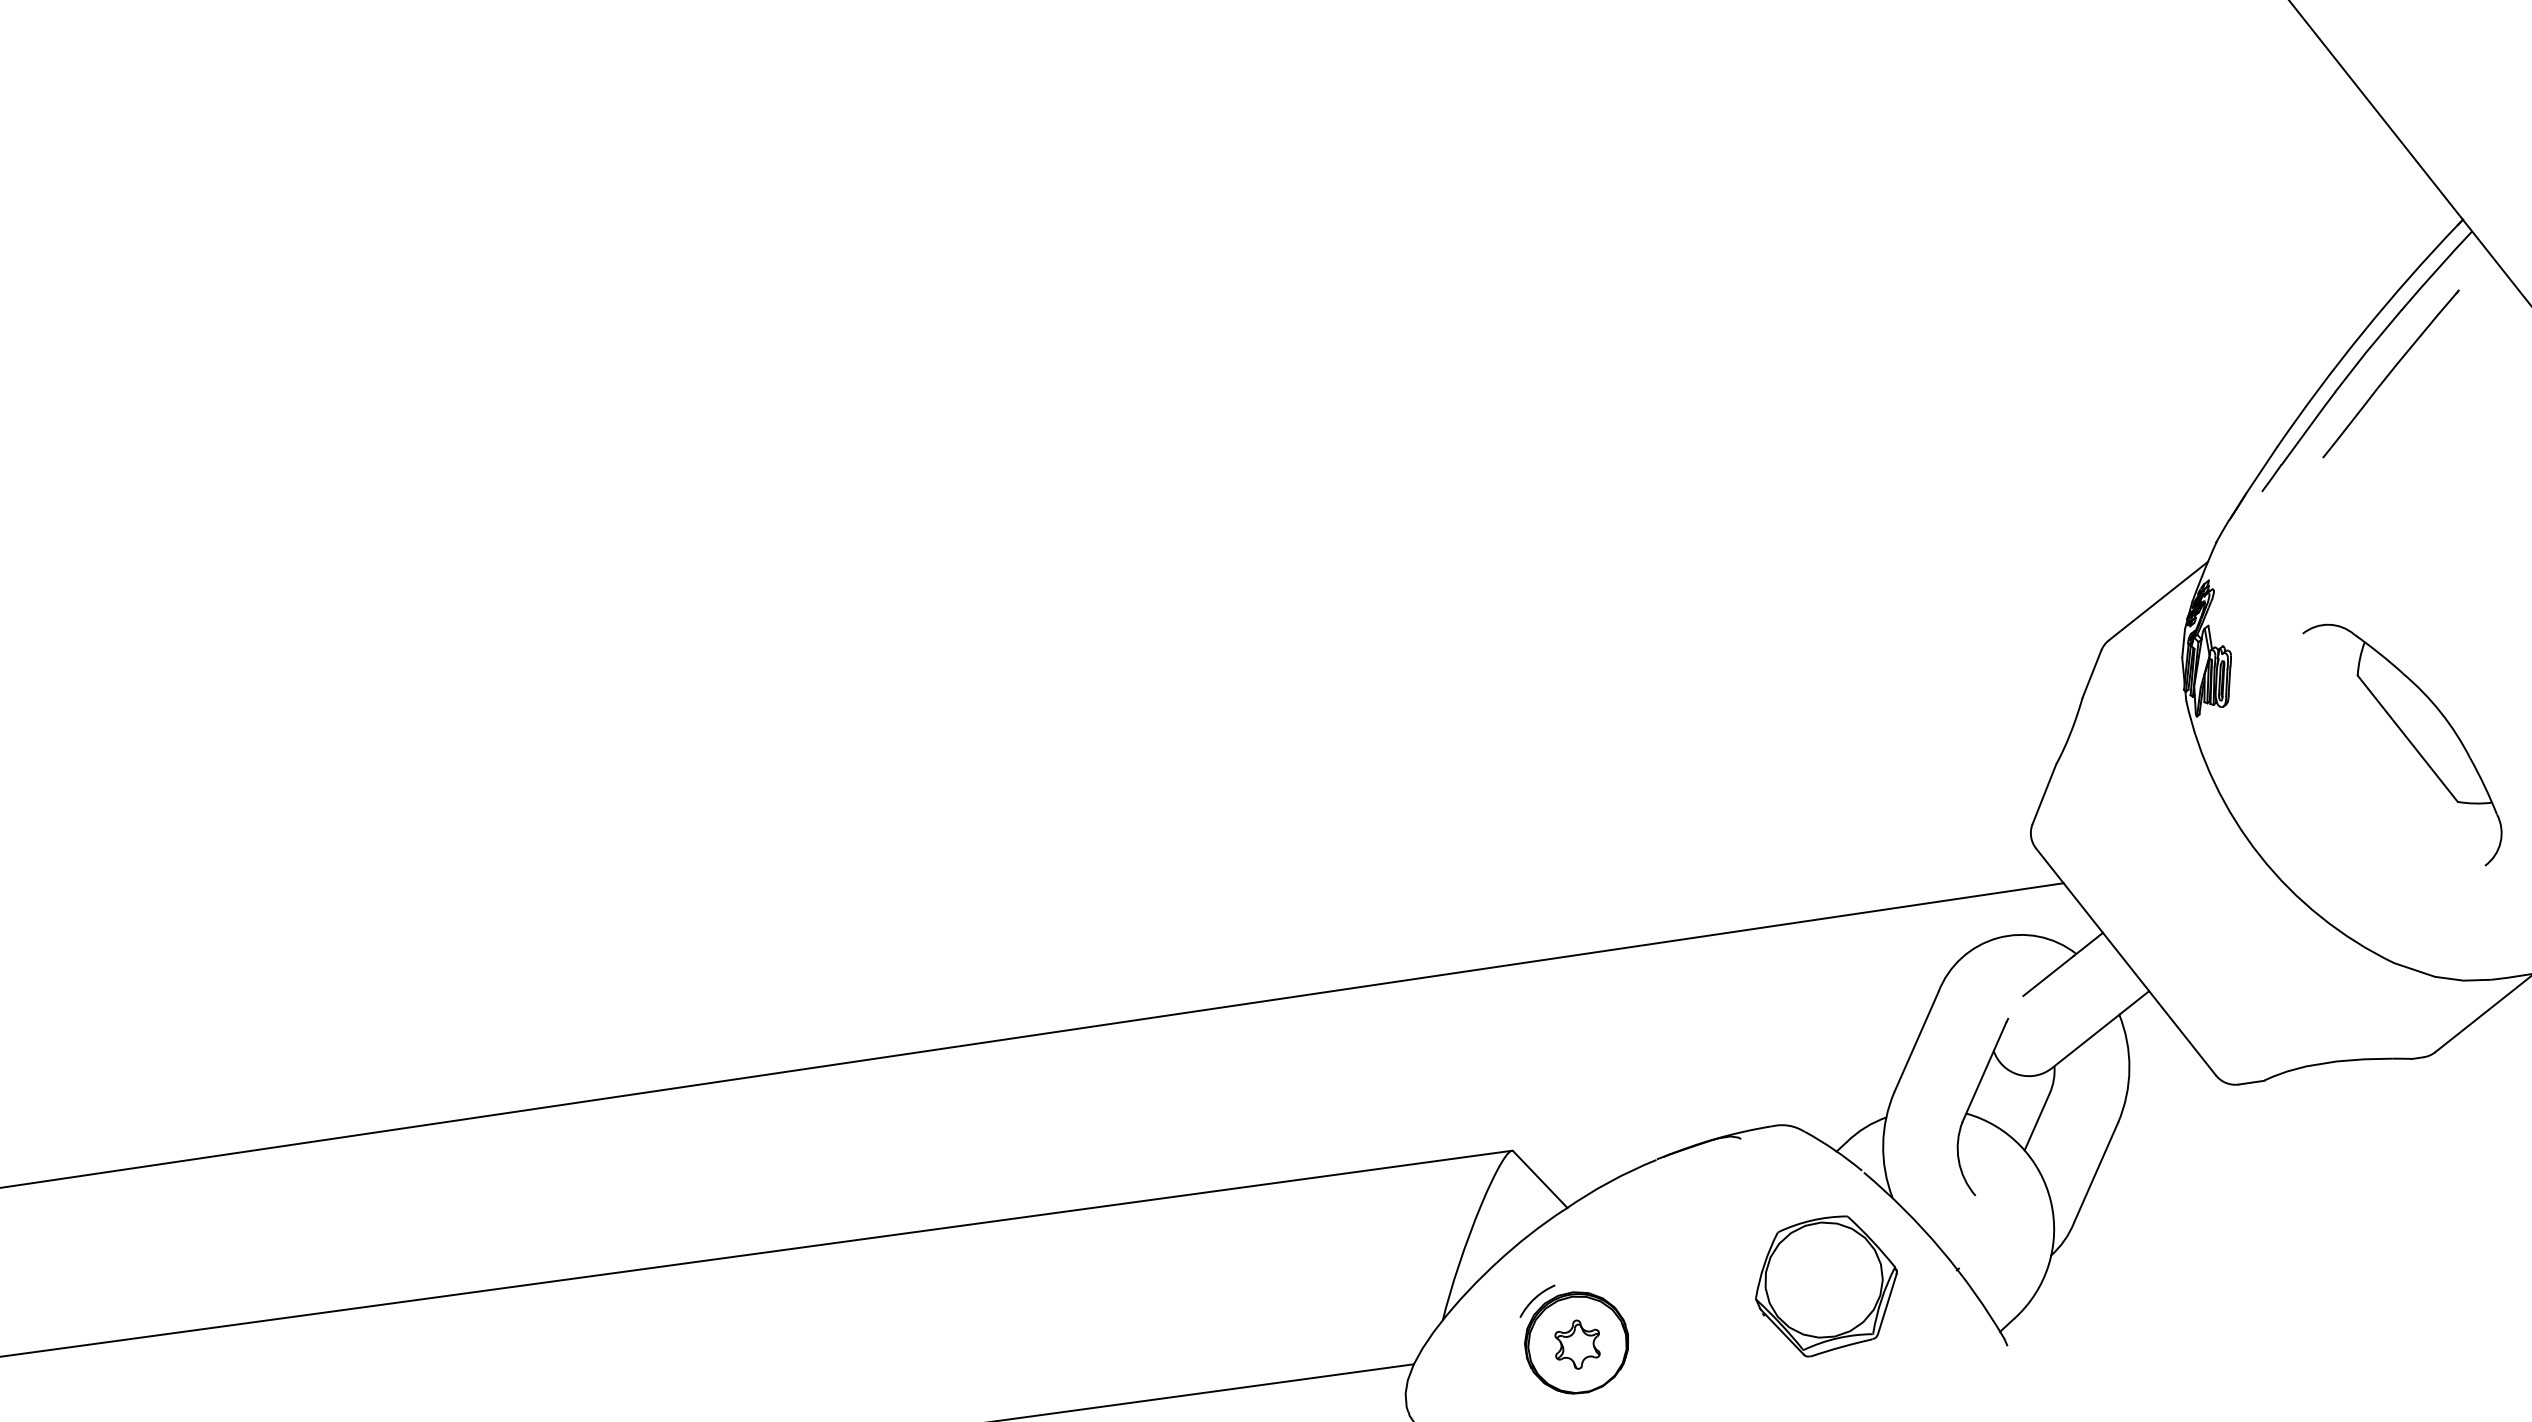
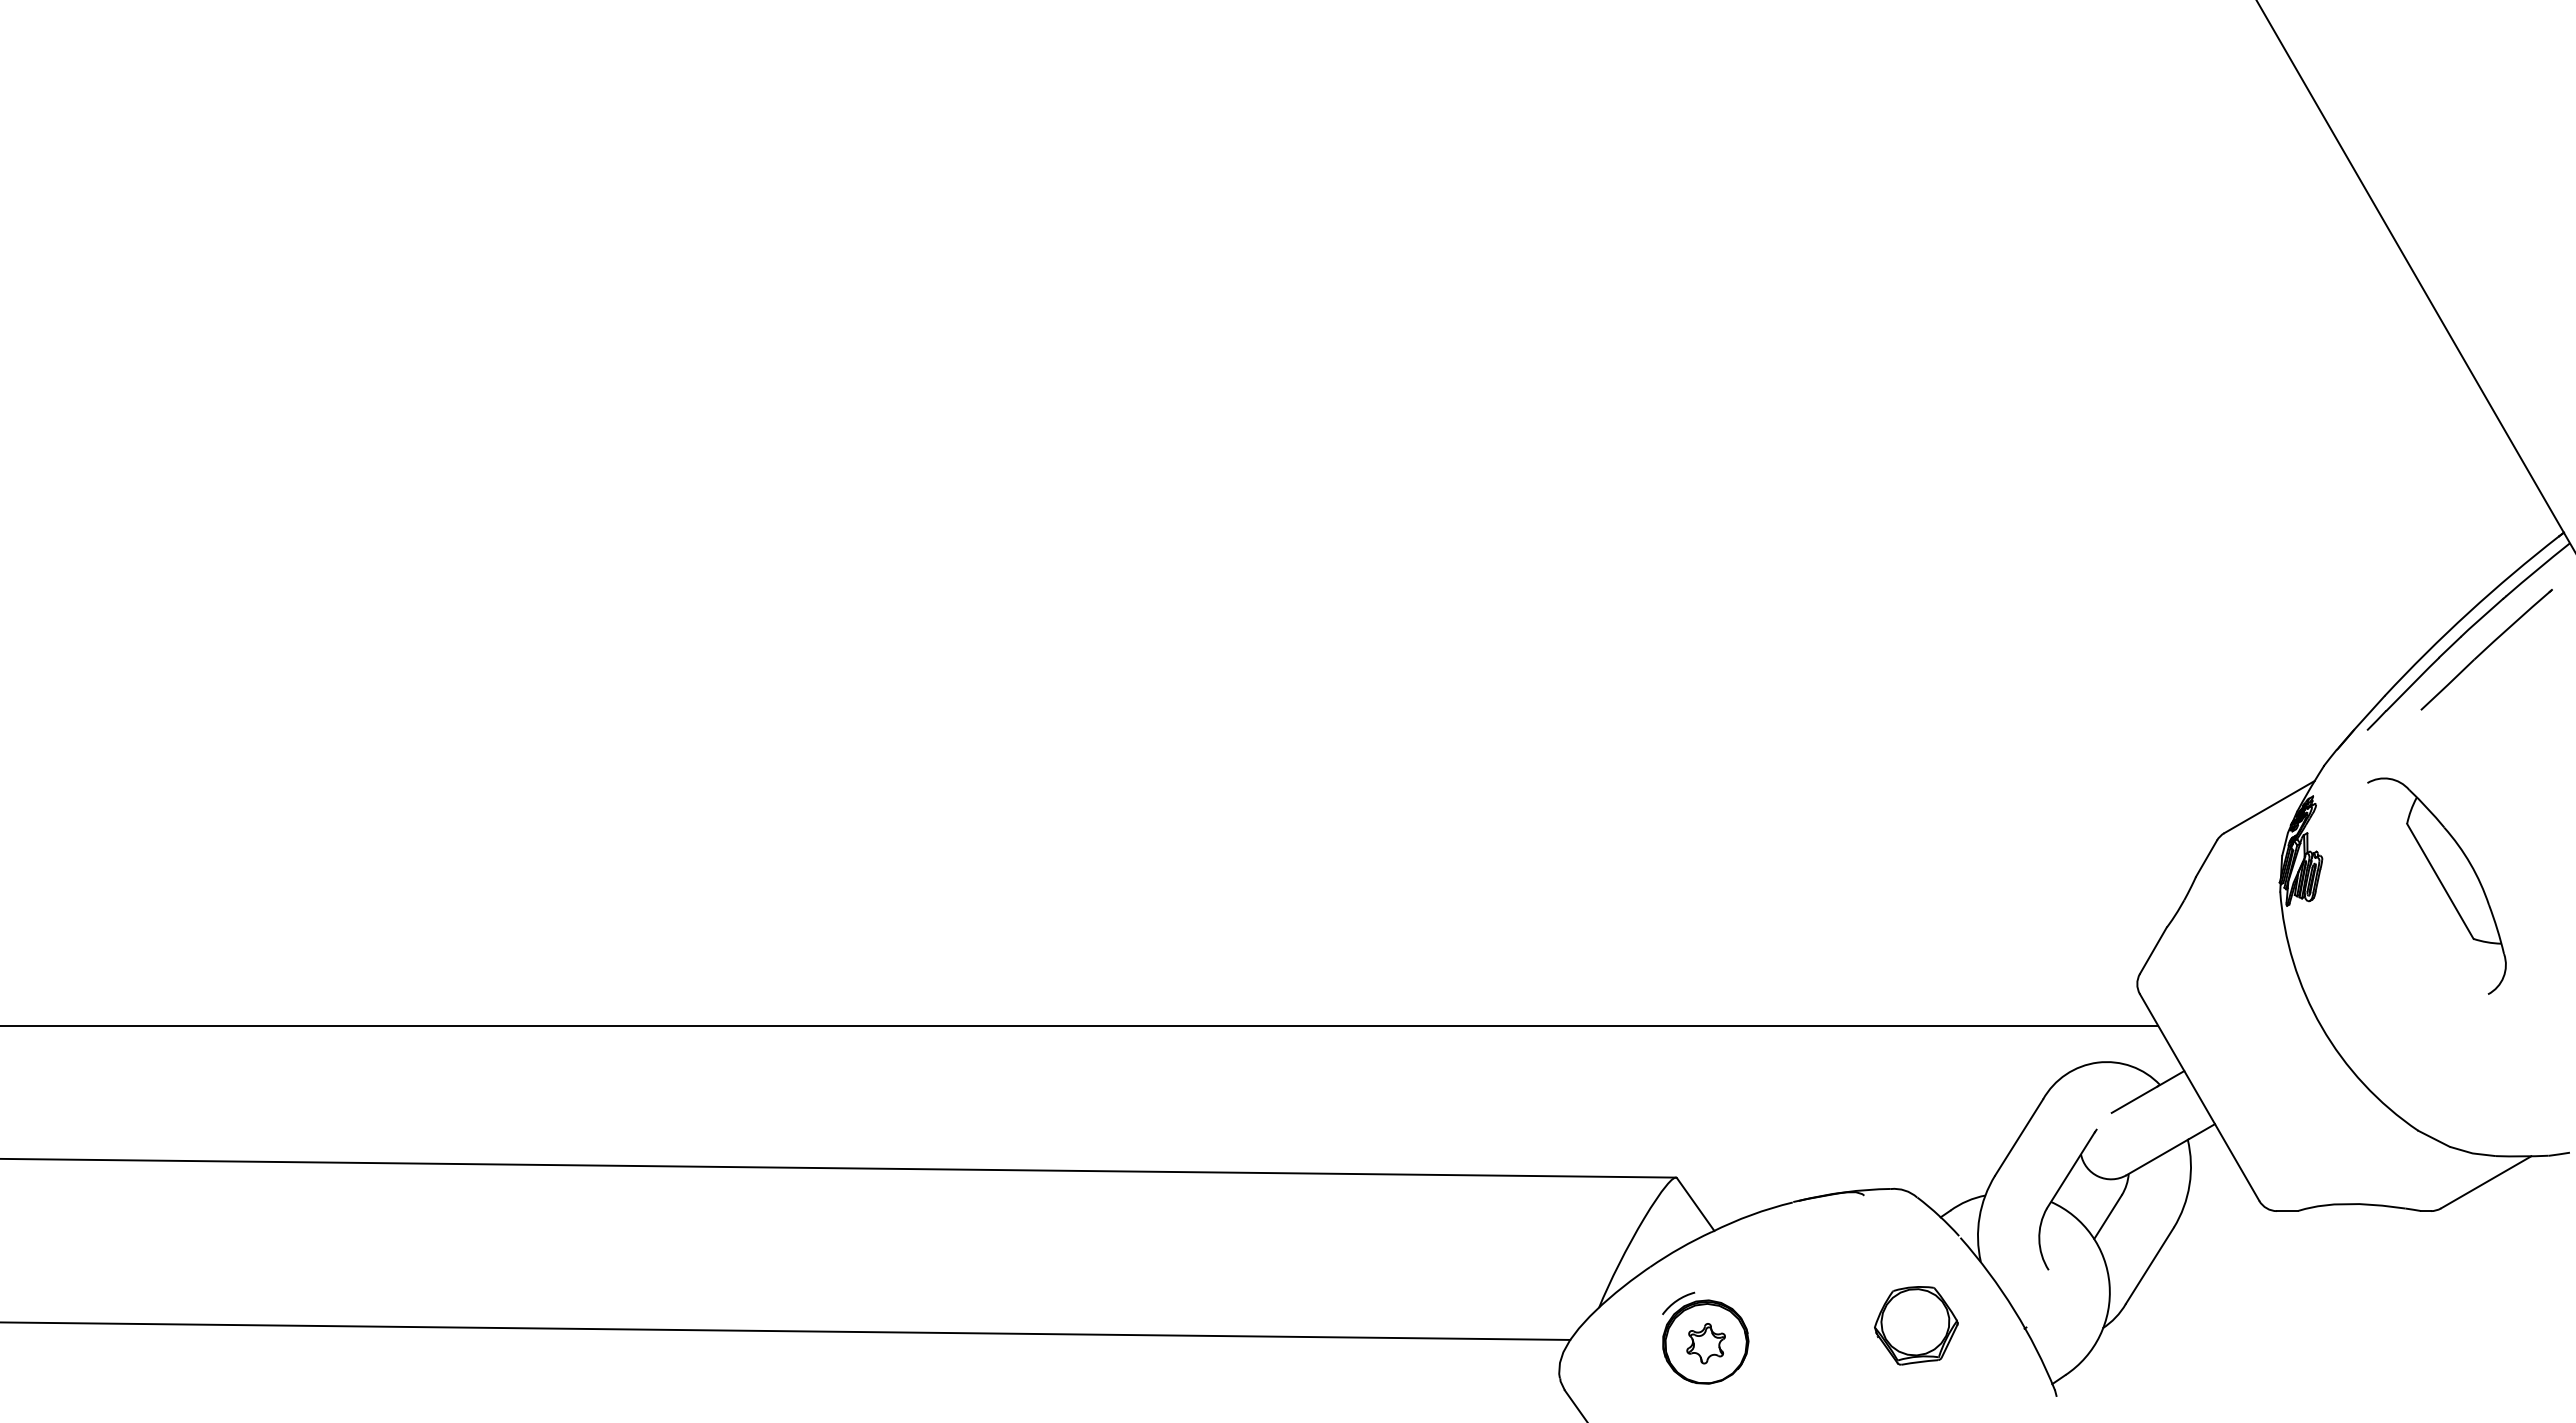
part: (2403, 744) -> (2436, 885), moved
part: (1826, 1285) -> (1916, 1325), size x0.7

